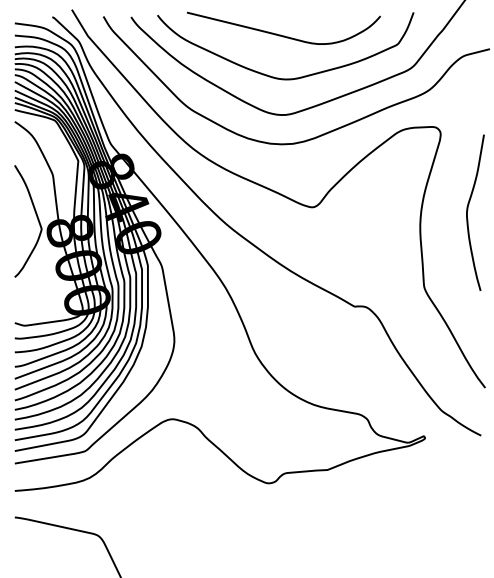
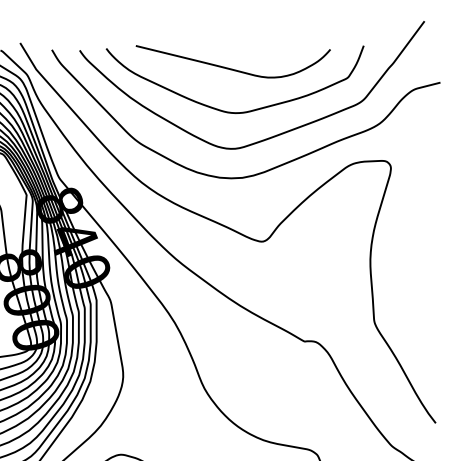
curve: (468, 210) -> (418, 244), removed

